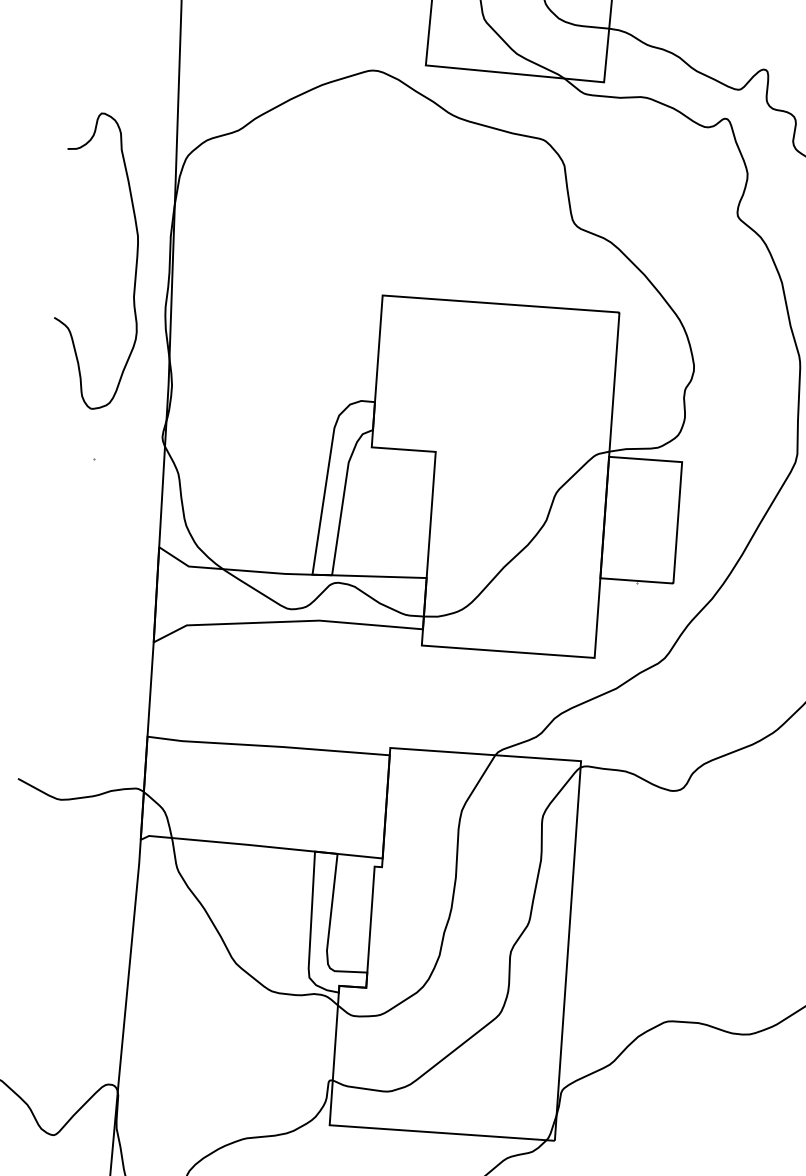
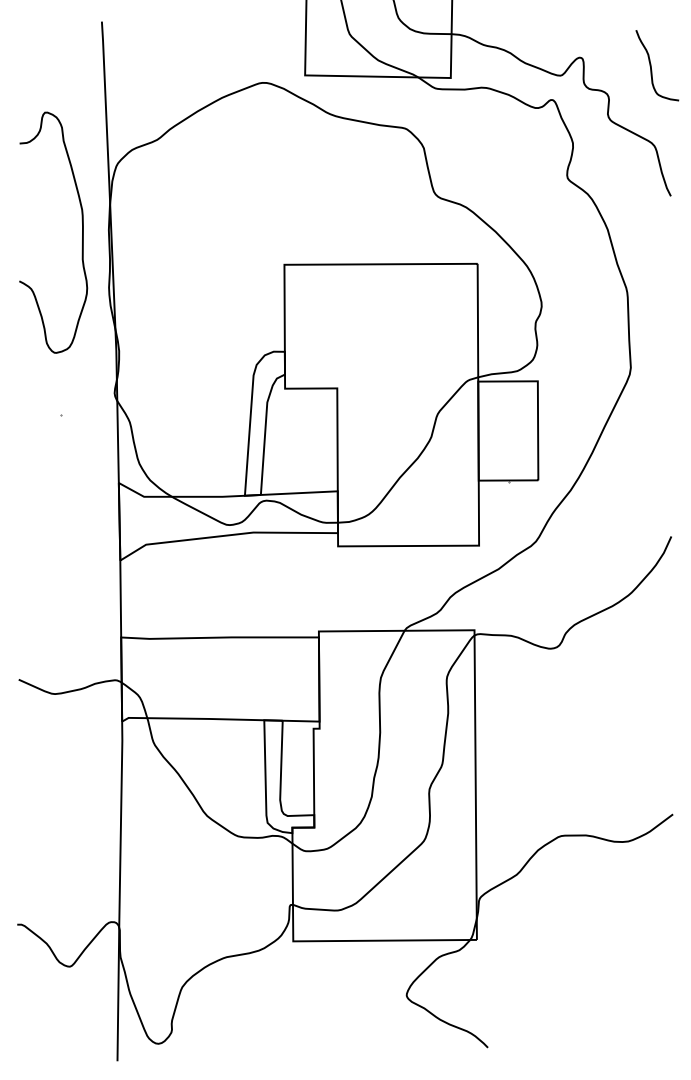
curve: (136, 263) -> (82, 232), moved

